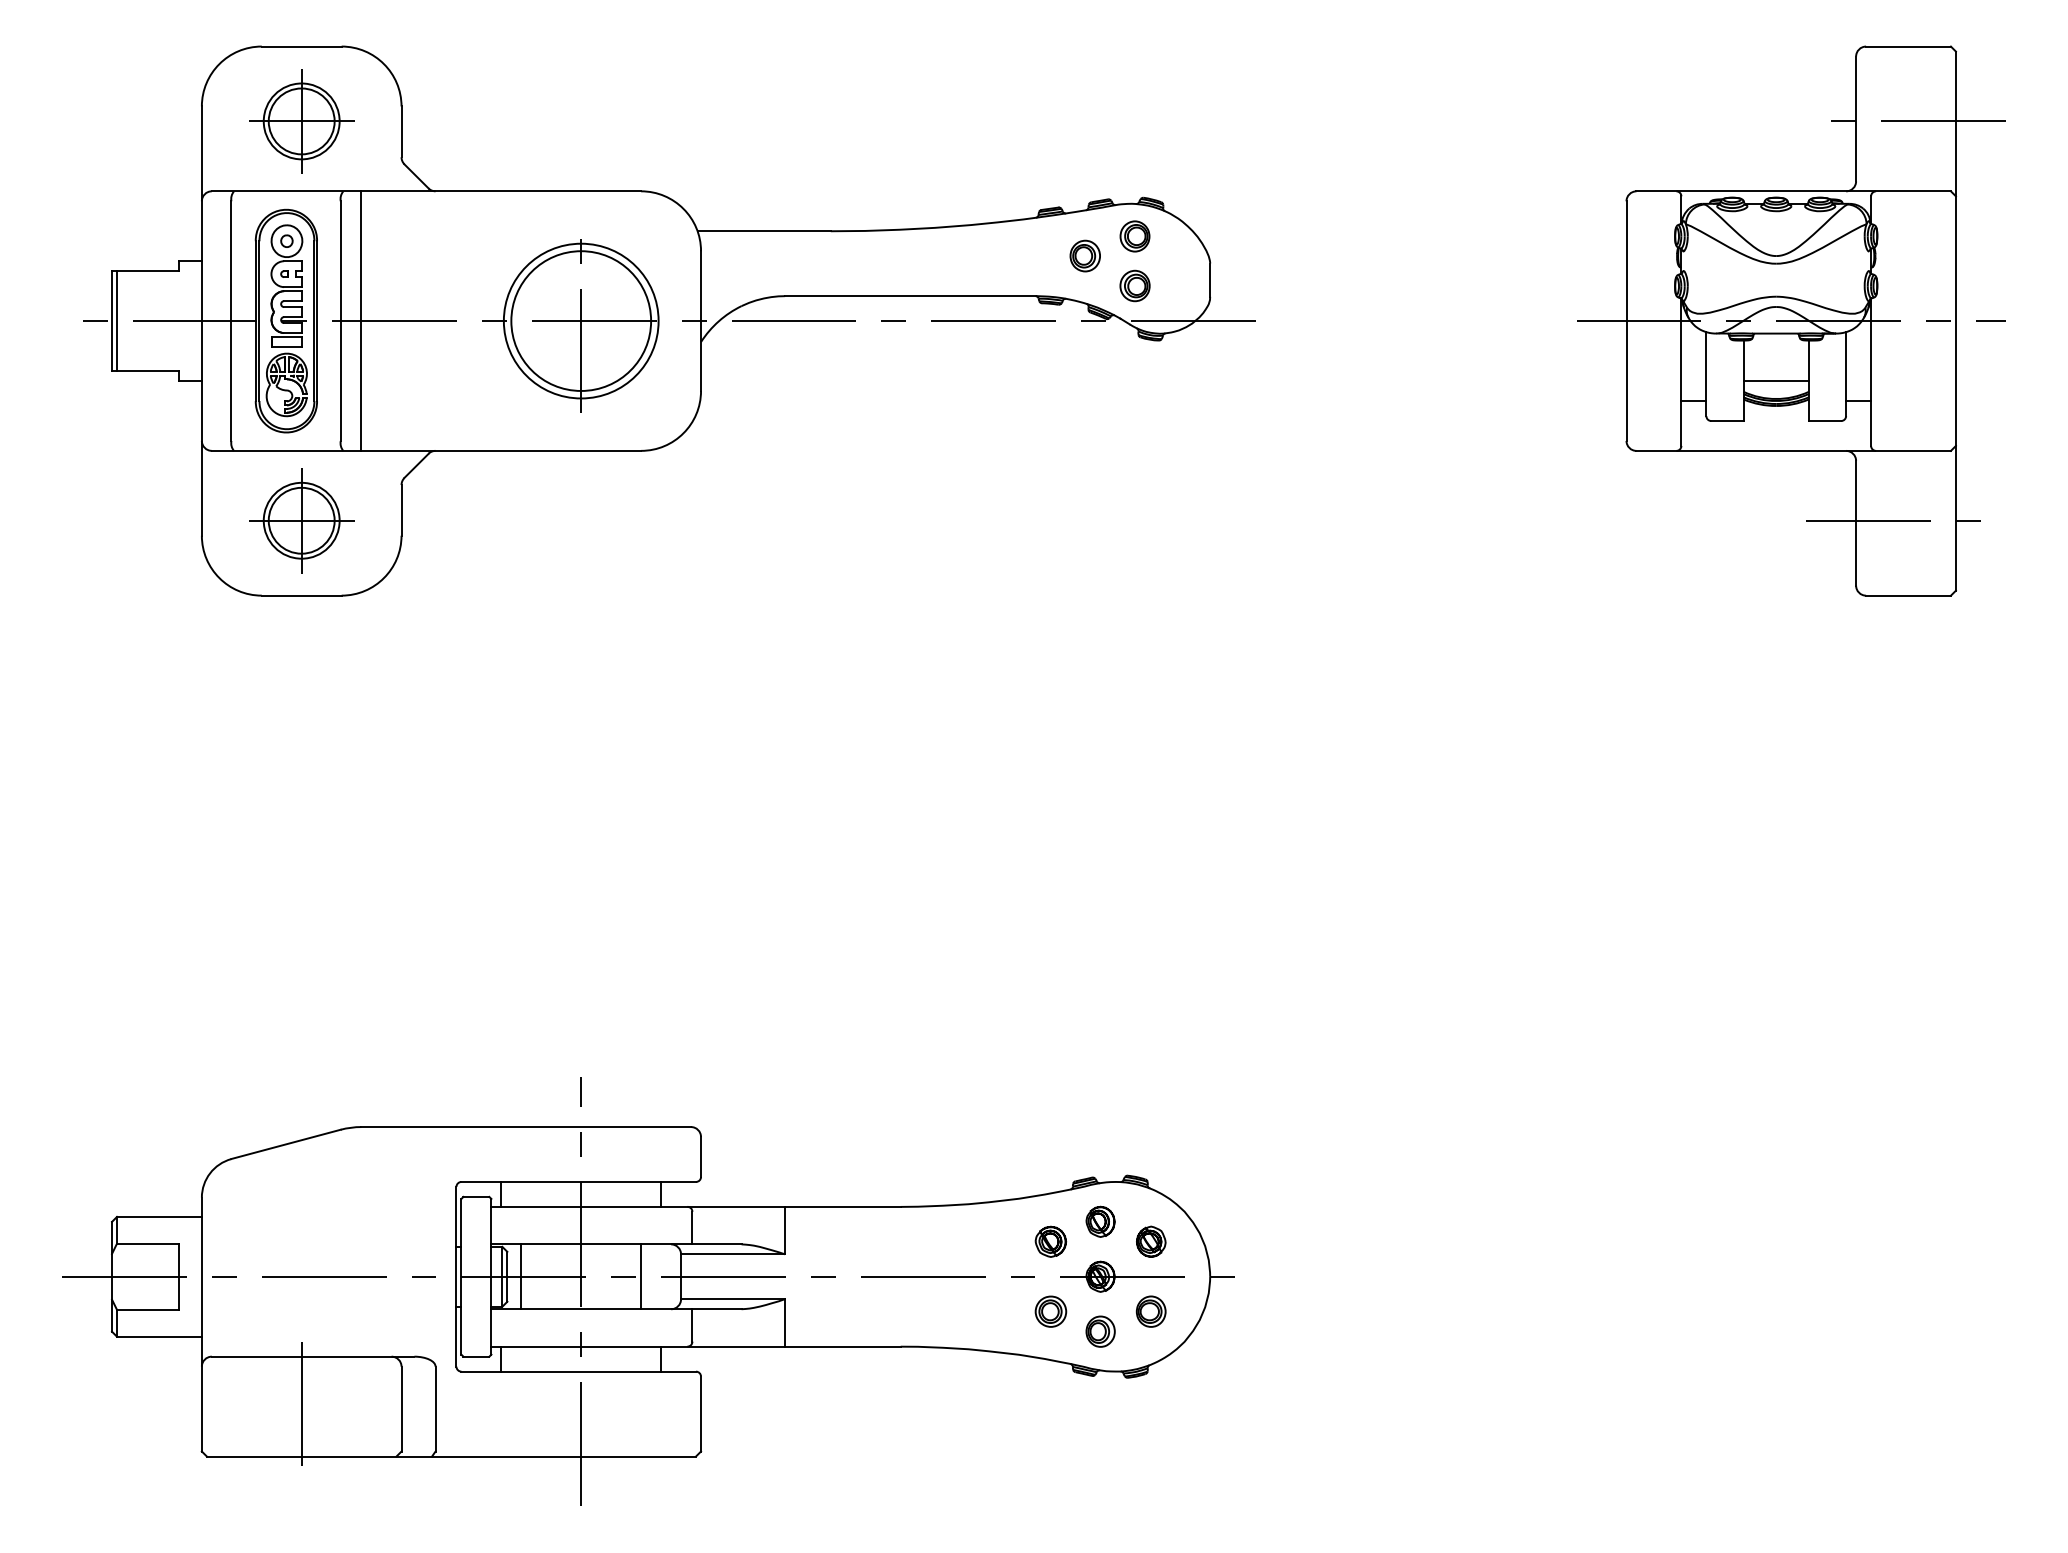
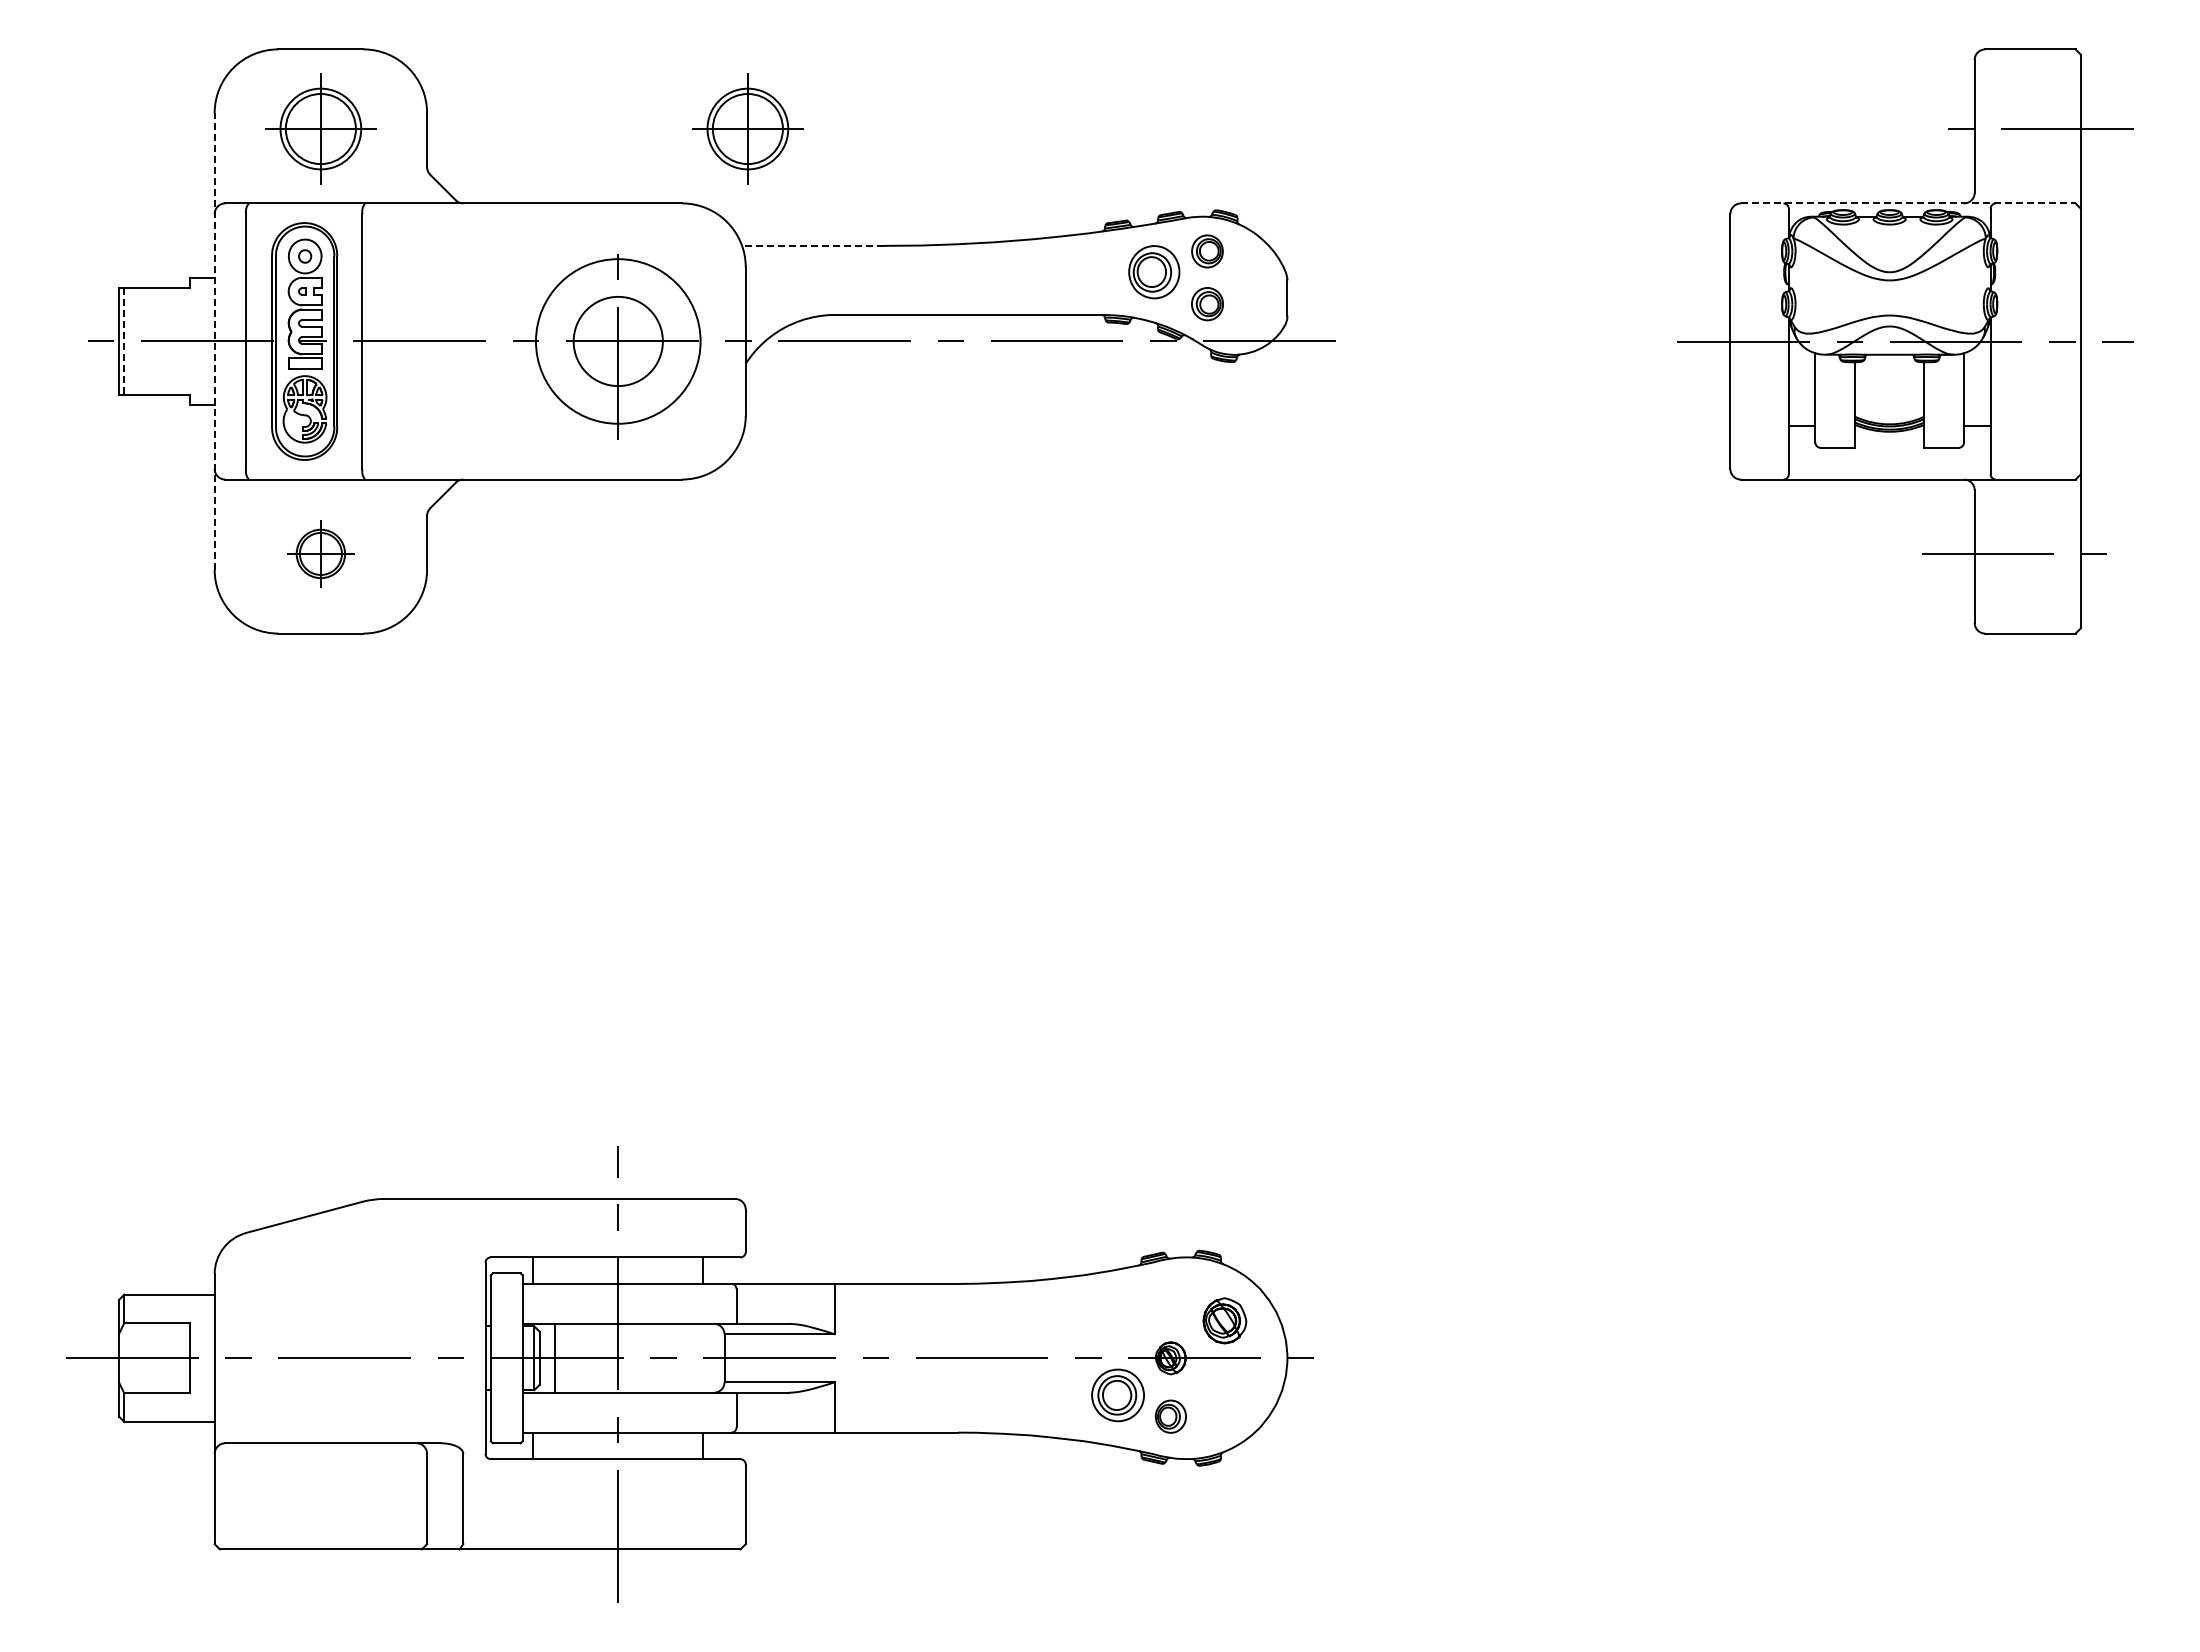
part: (702, 120) -> (747, 128), added
line: (1793, 191) -> (1908, 203), solid -> dashed
line: (763, 230) -> (812, 245), solid -> dashed
part: (1085, 256) -> (1154, 272), size x1.6
line: (201, 320) -> (214, 340), solid -> dashed
line: (117, 321) -> (124, 341), solid -> dashed
line: (361, 321) -> (384, 341), removed
circle: (580, 321) -> (617, 341), size x0.6
line: (1776, 381) -> (1889, 405), removed
part: (301, 520) -> (320, 553), size x0.6
part: (1100, 1221) -> (1170, 1299), removed
part: (1050, 1242) -> (1117, 1321), removed
part: (1151, 1242) -> (1224, 1321), size x1.4
line: (641, 1276) -> (682, 1357), removed
part: (1050, 1311) -> (1117, 1395), size x1.6
part: (1151, 1311) -> (1224, 1395), removed
line: (301, 1406) -> (320, 1496), removed

